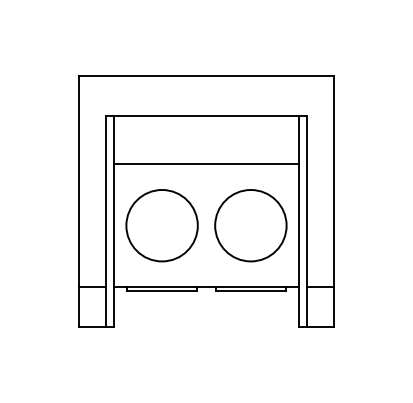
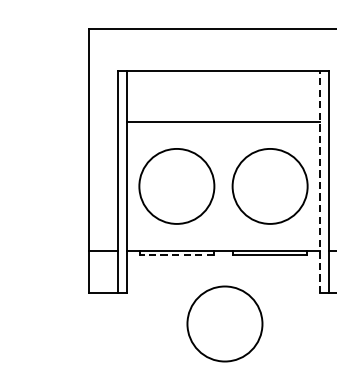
line: (298, 221) -> (320, 182), solid -> dashed
line: (161, 291) -> (176, 255), solid -> dashed
circle: (207, 356) -> (224, 323), added

